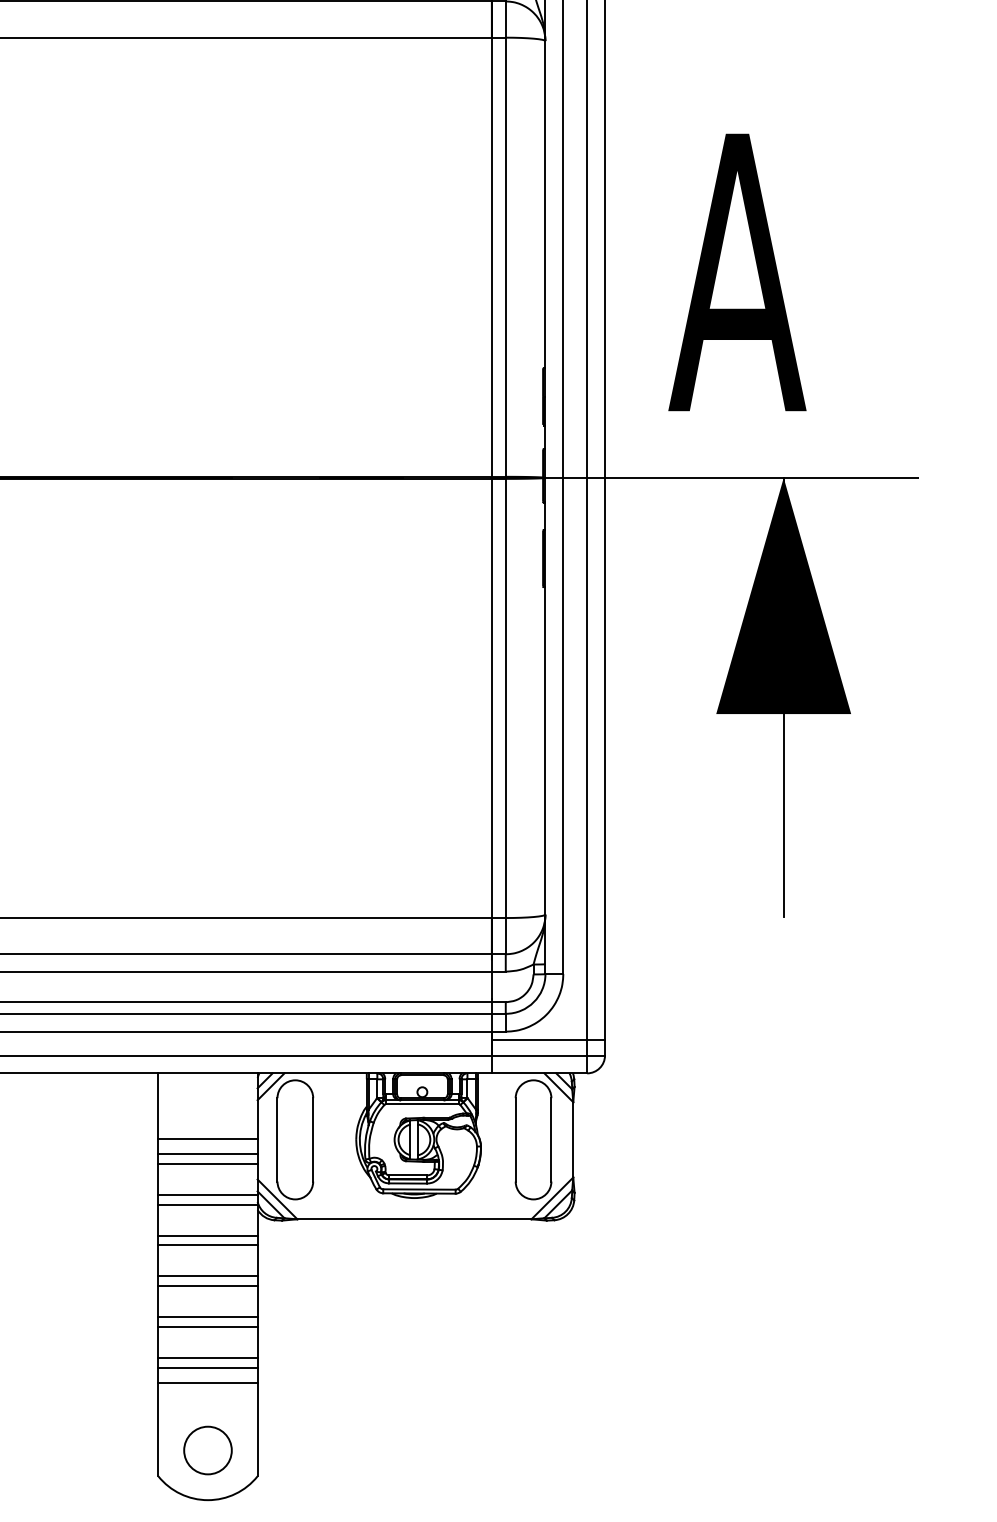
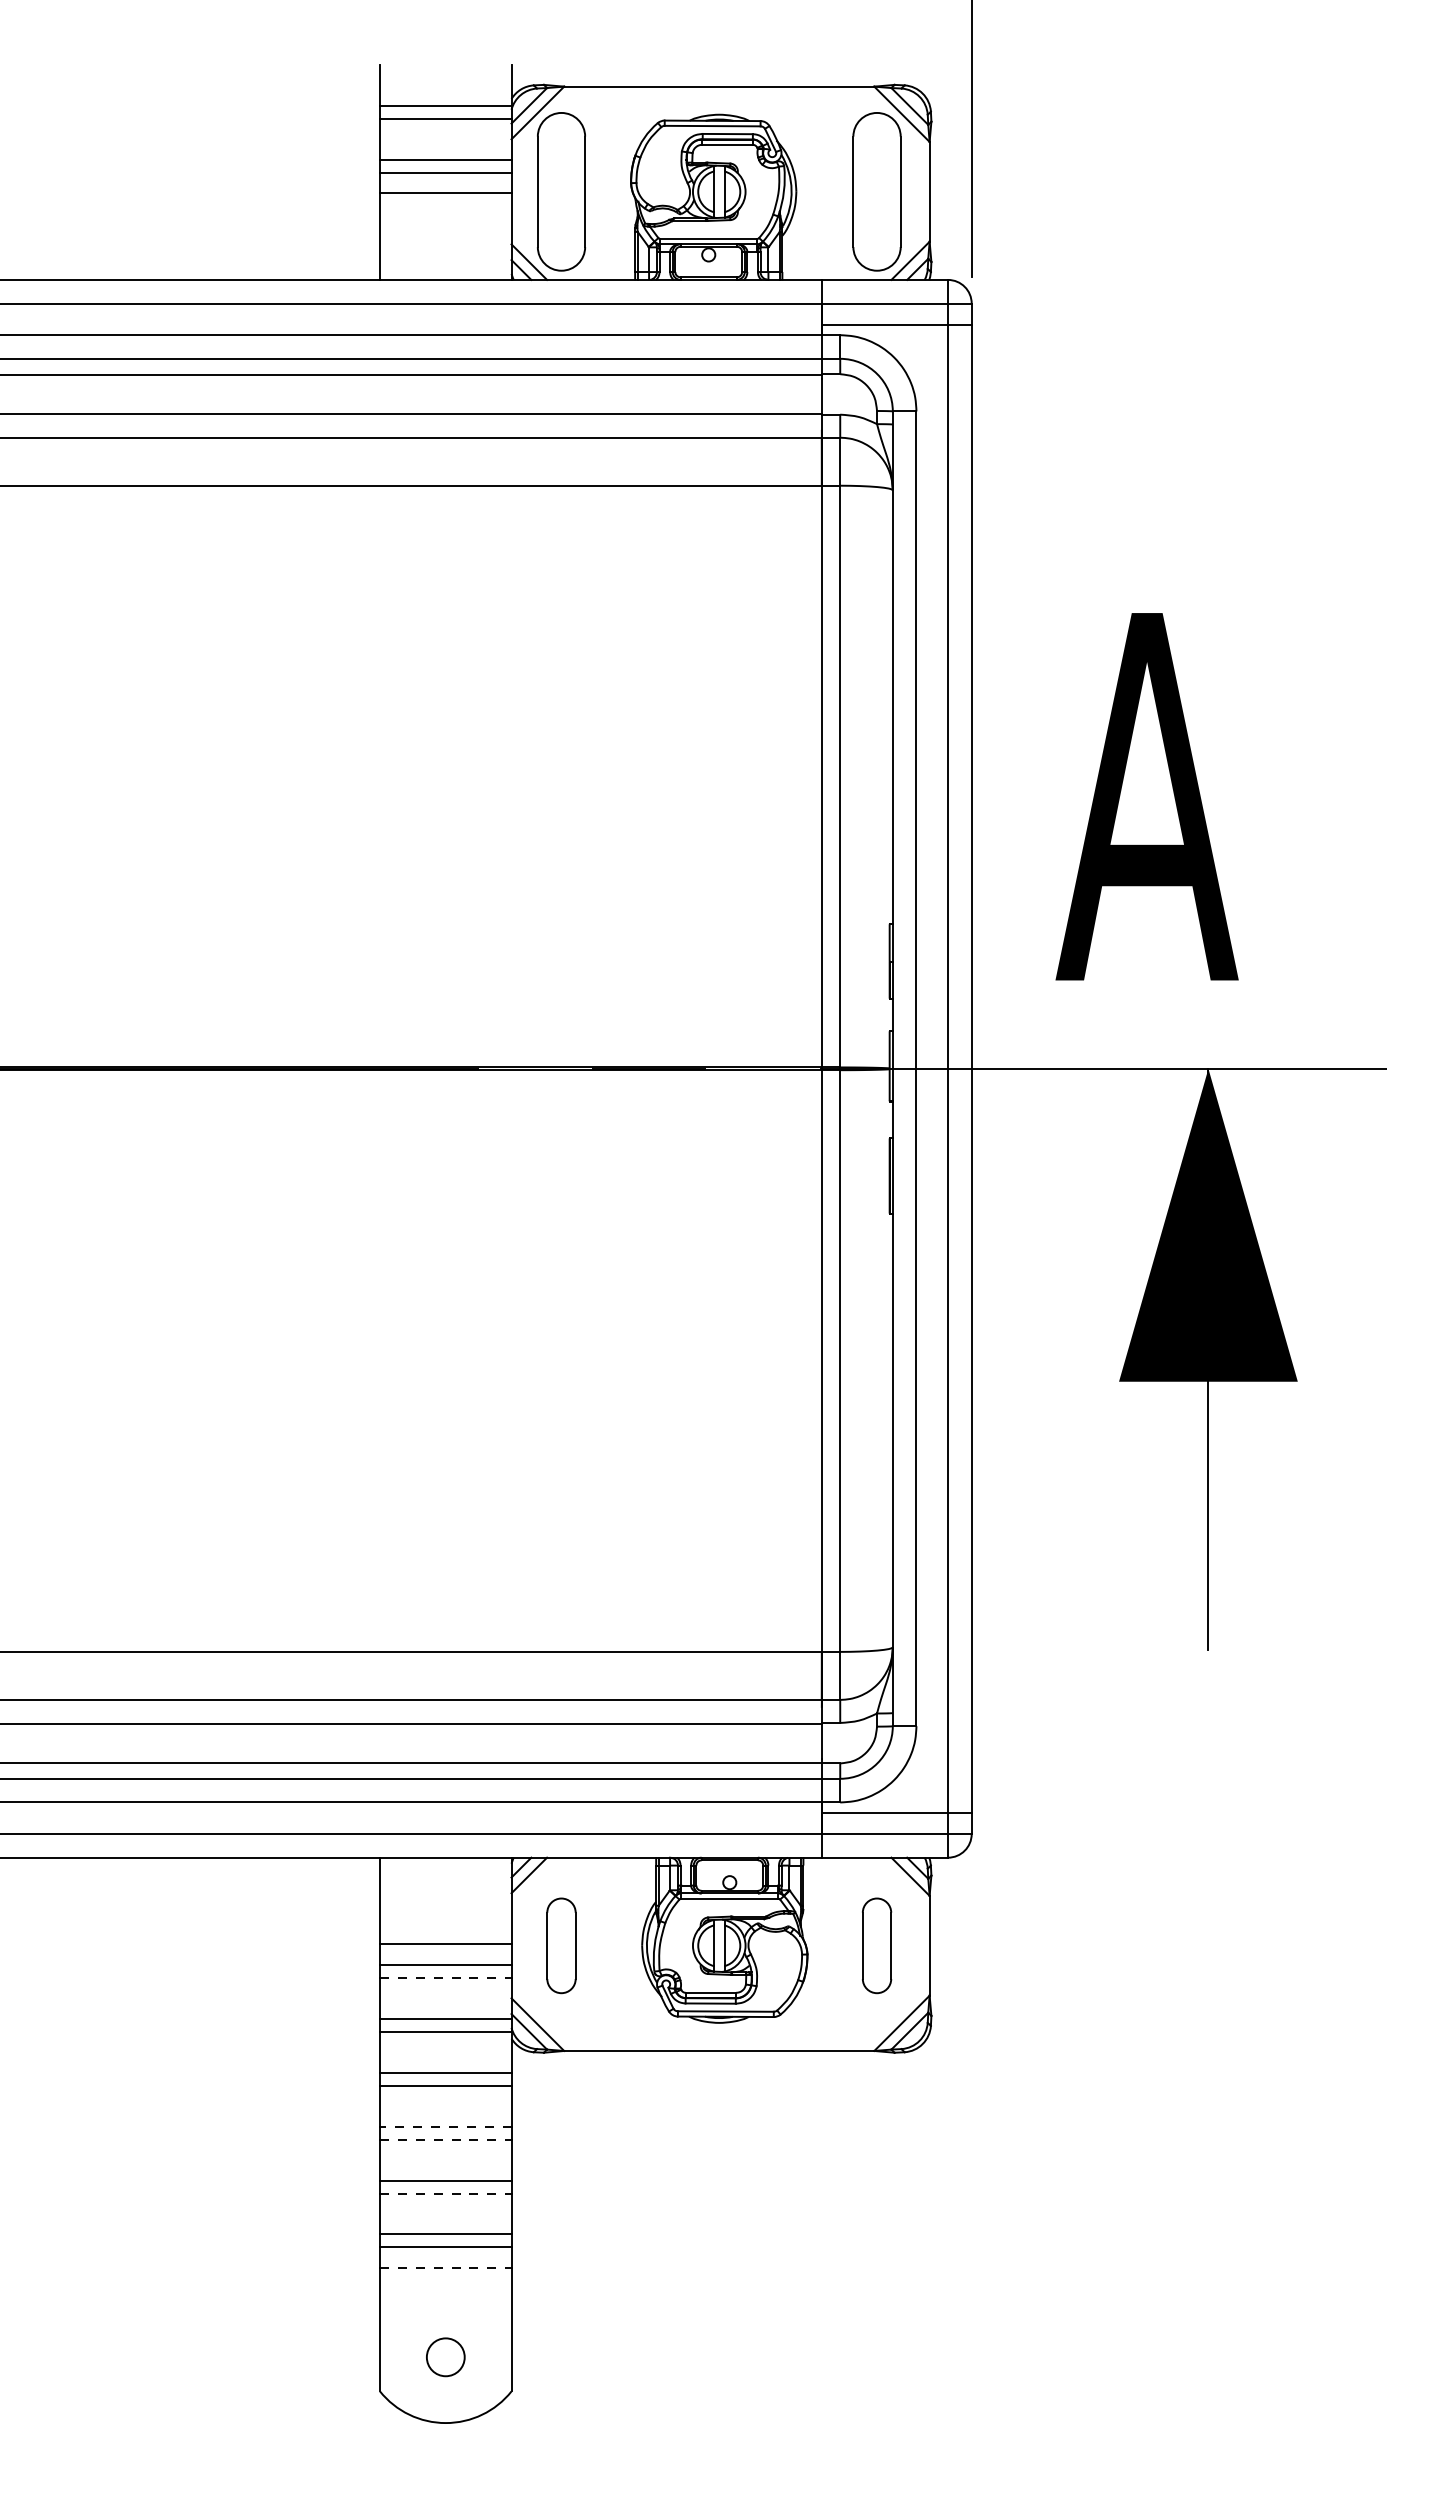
part: (295, 1139) -> (561, 1945), size x0.6
part: (533, 1139) -> (876, 1945), size x0.6
line: (207, 1163) -> (445, 1977), solid -> dashed
line: (207, 1276) -> (445, 2126), solid -> dashed
line: (207, 1286) -> (445, 2139), solid -> dashed
line: (207, 1326) -> (445, 2193), solid -> dashed
line: (207, 1382) -> (445, 2267), solid -> dashed
circle: (207, 1449) -> (445, 2356), size x0.6

